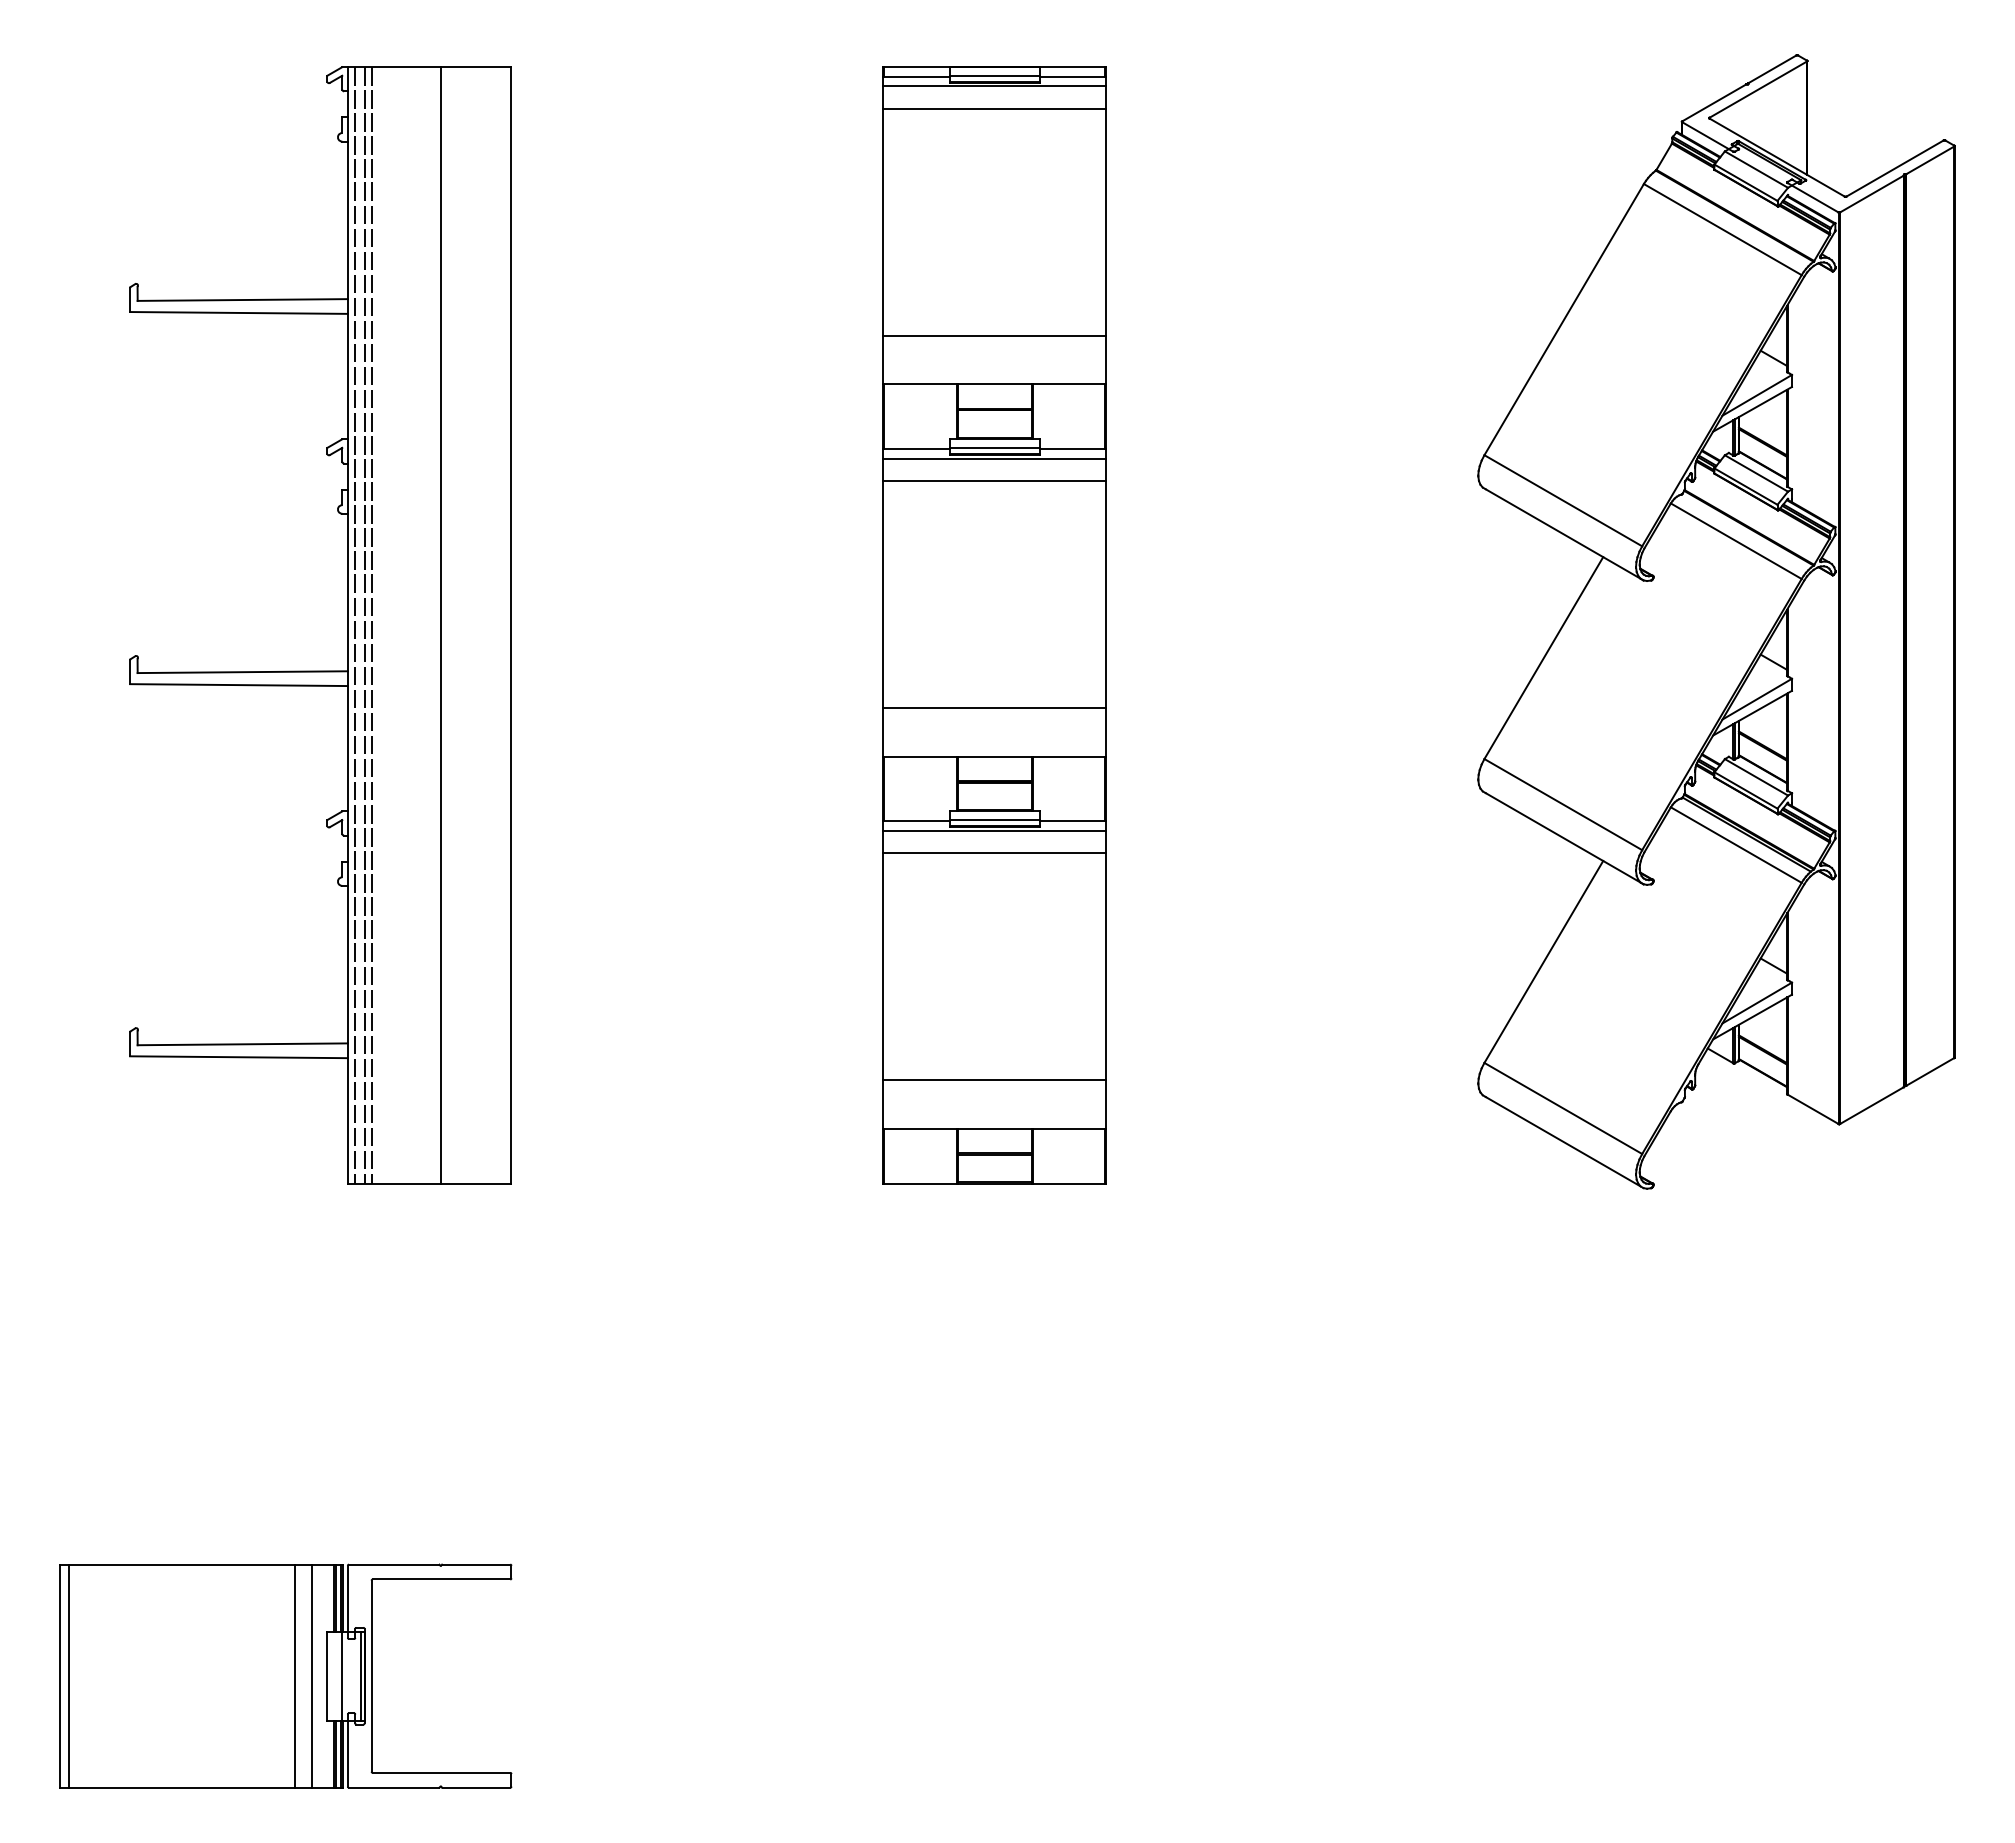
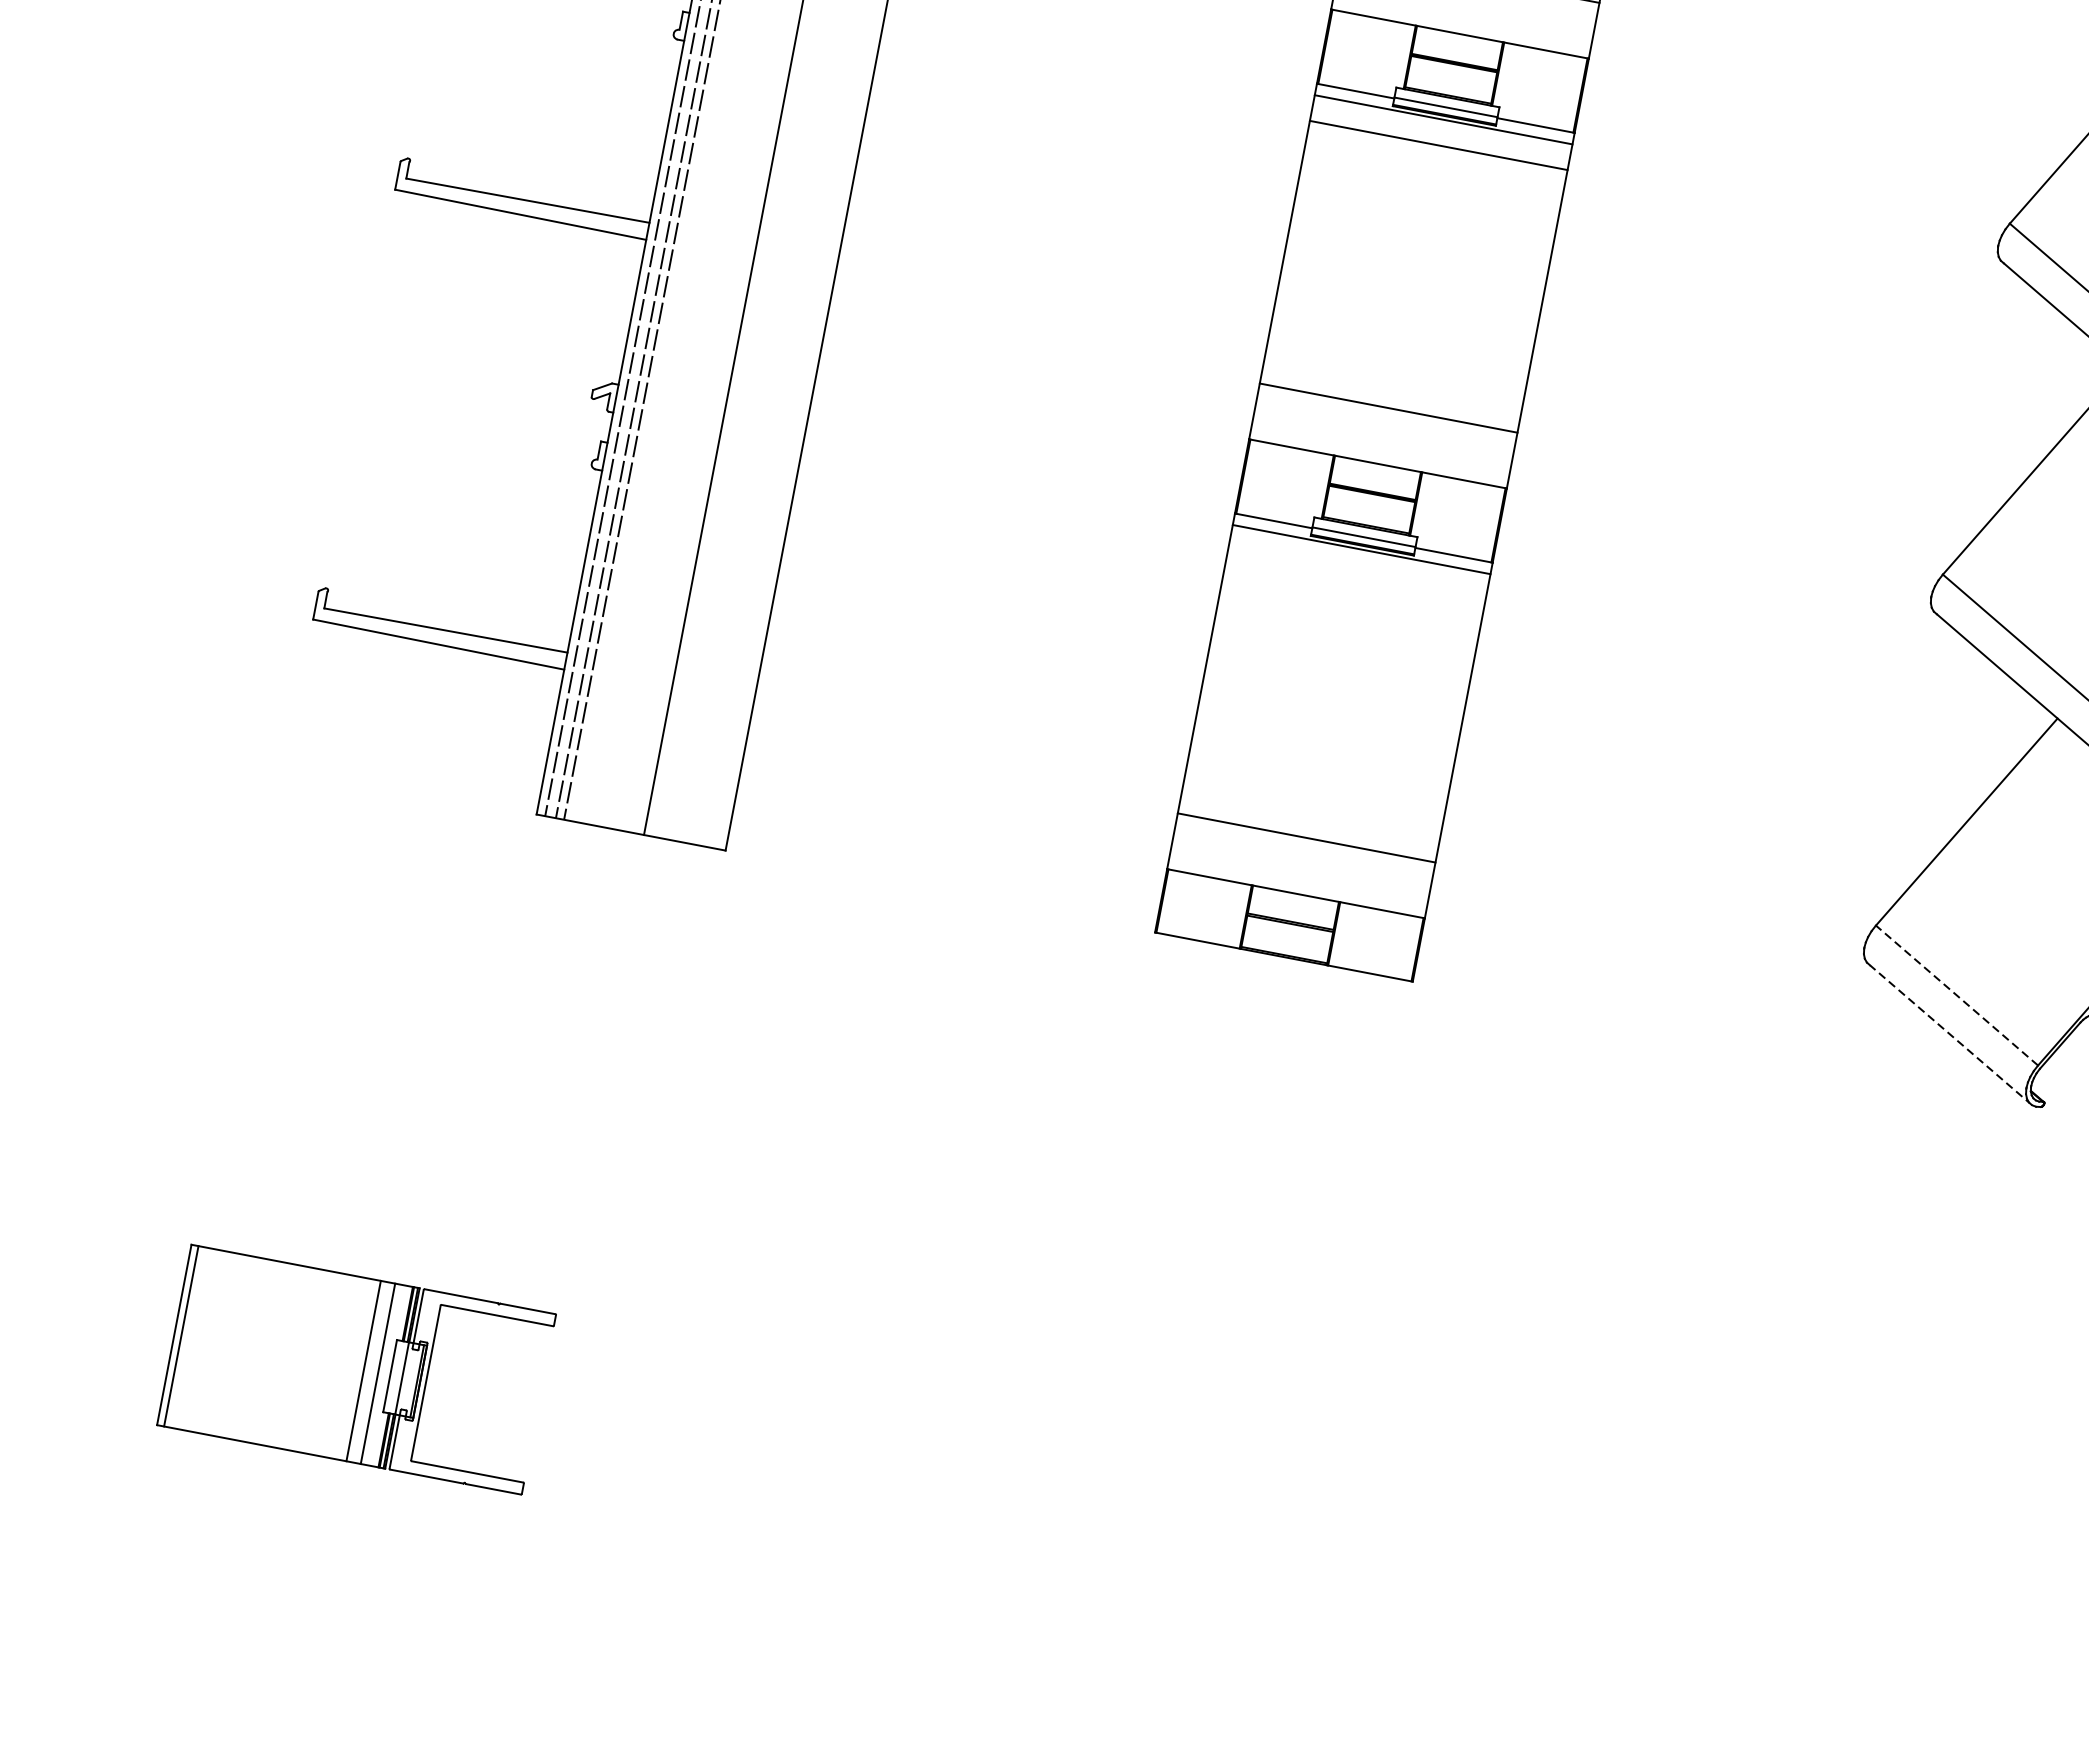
line: (994, 853) -> (1356, 575), removed
line: (1562, 1108) -> (1956, 995), solid -> dashed
line: (1564, 1142) -> (1950, 1035), solid -> dashed
part: (285, 1675) -> (356, 1368), size x0.7

